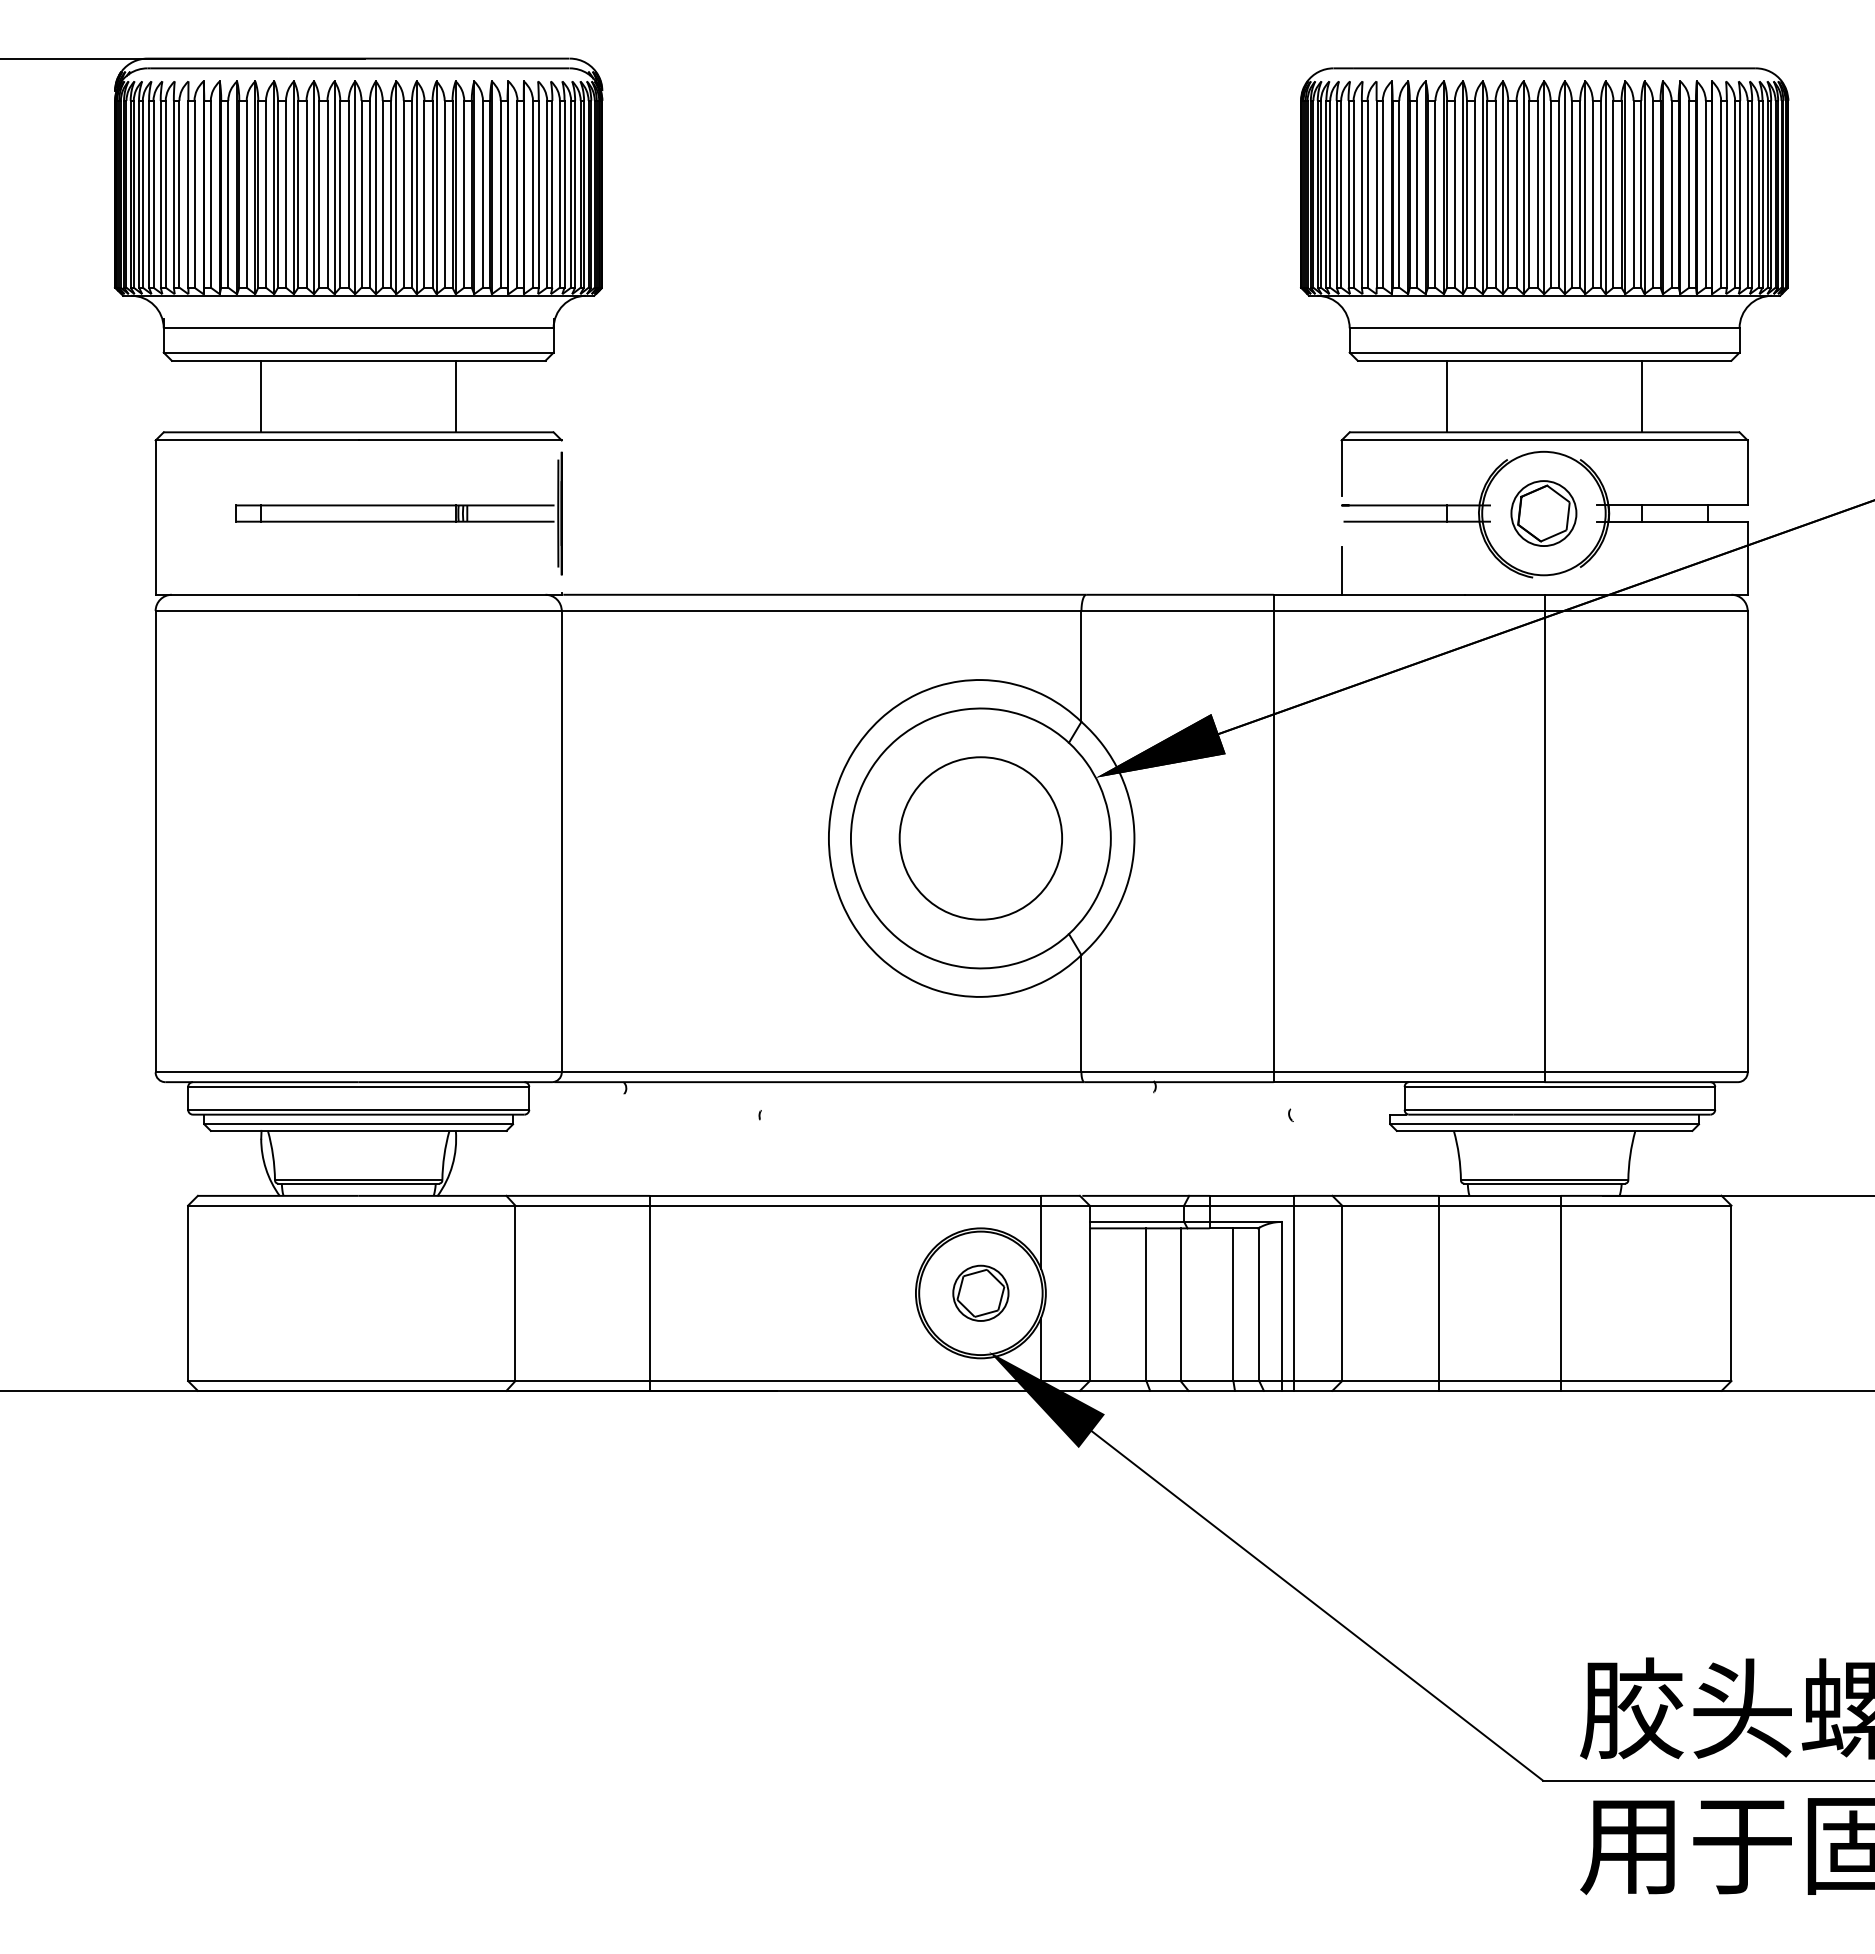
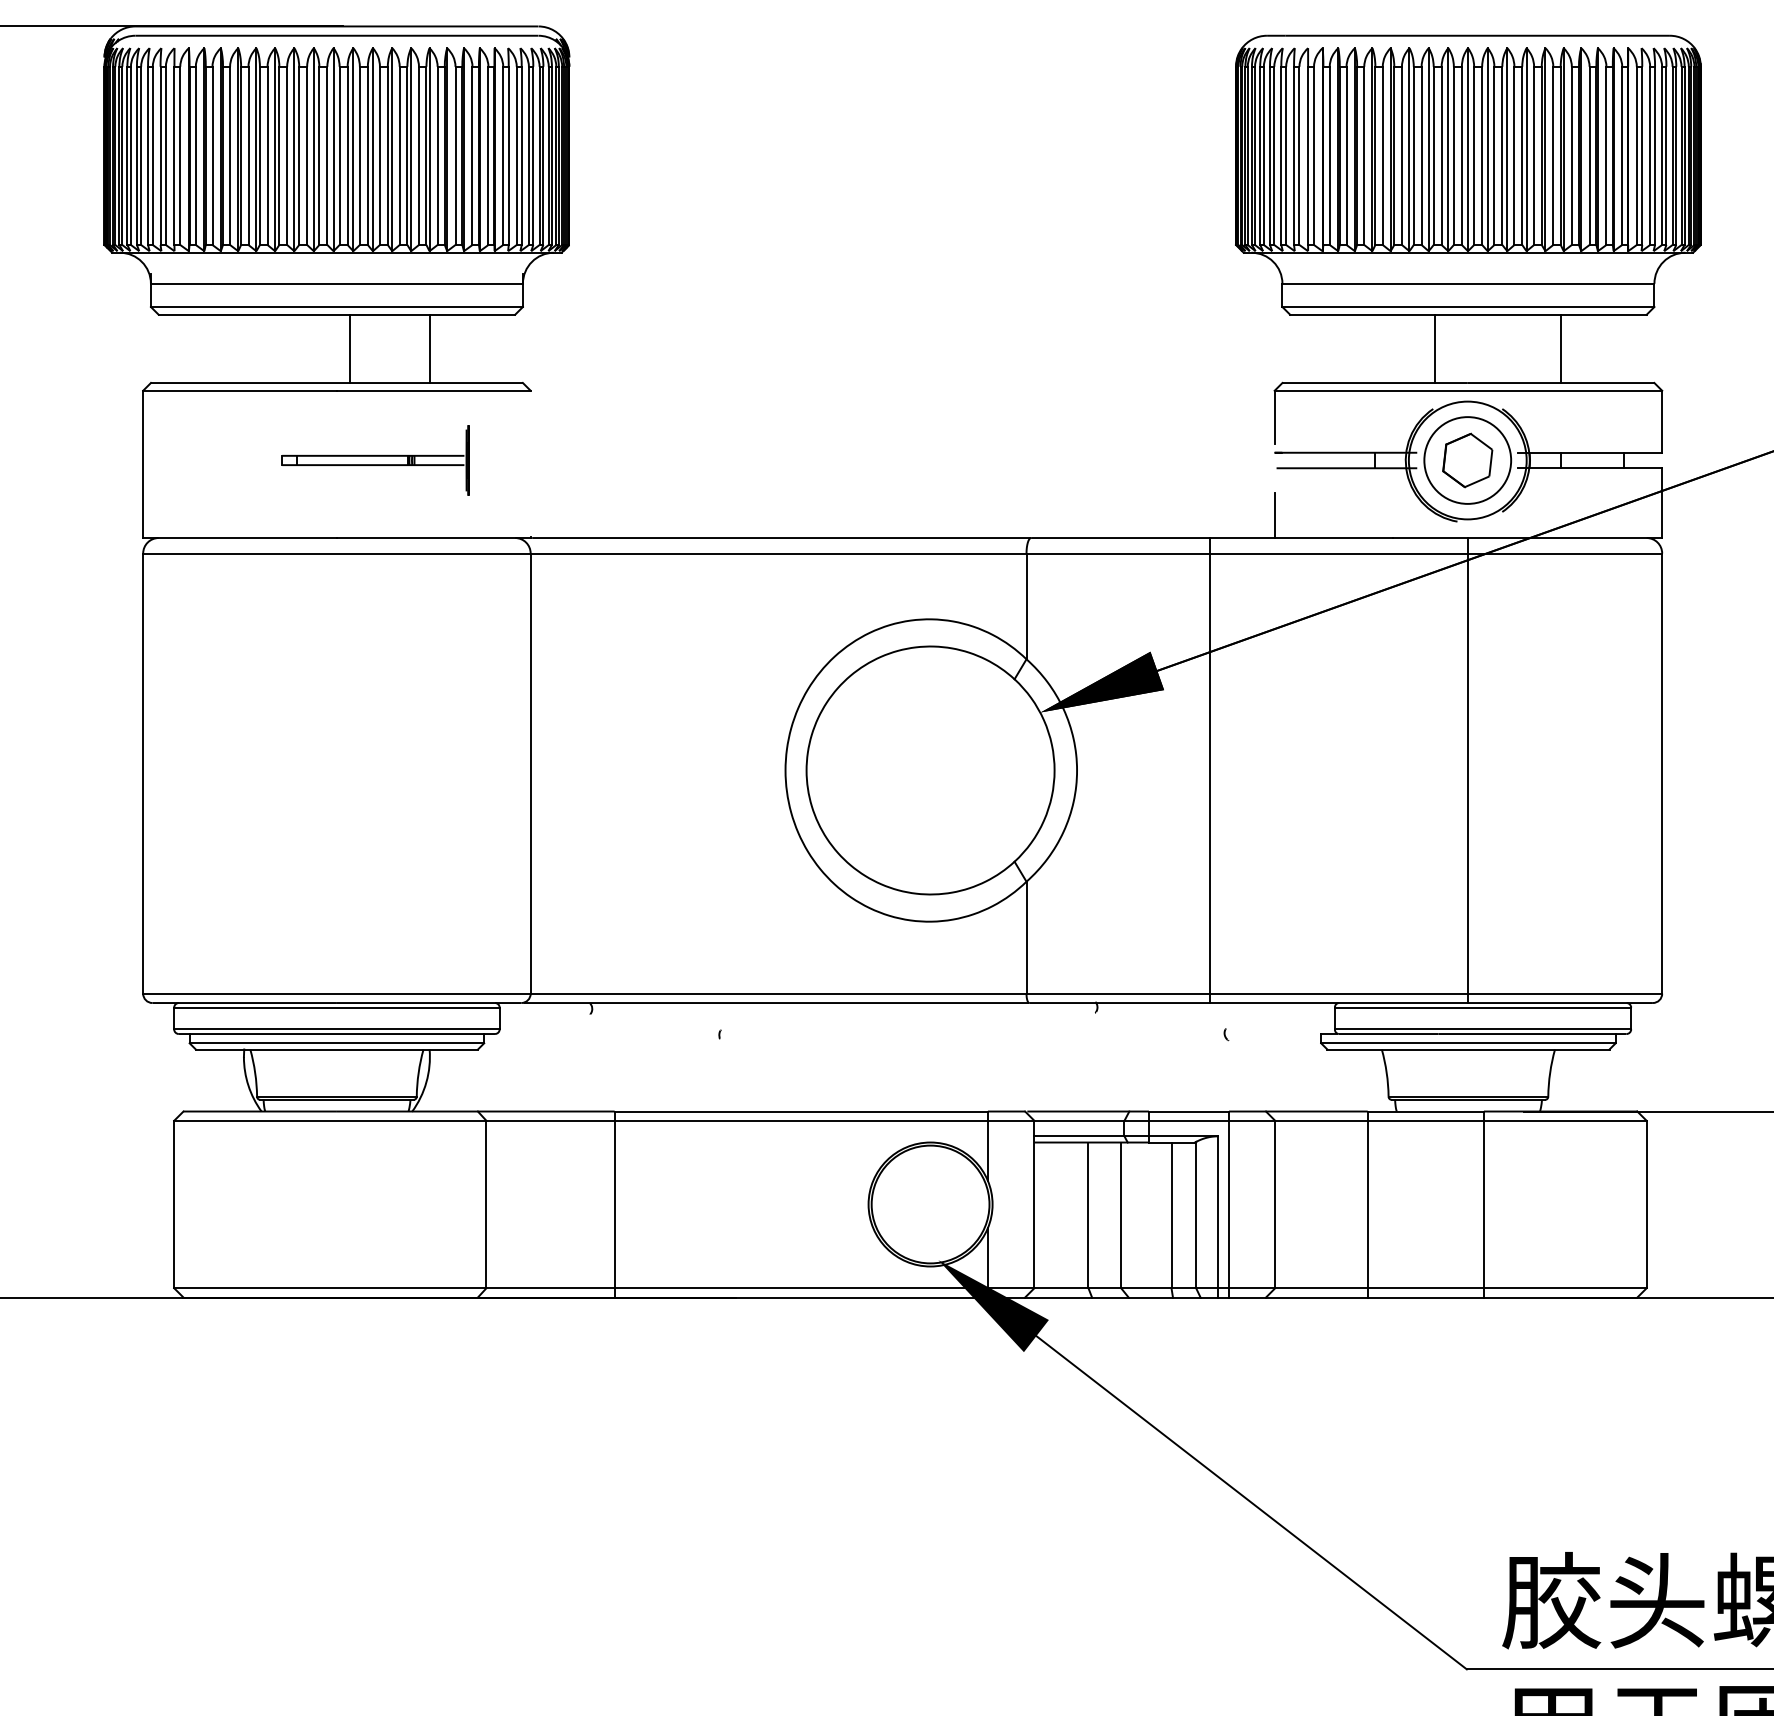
line: (261, 396) -> (350, 348), moved
line: (1447, 396) -> (1434, 348), moved
part: (398, 513) -> (374, 460), size x0.6
circle: (1543, 513) -> (1467, 460), size x1.4
circle: (980, 838) -> (930, 770), removed
part: (980, 1292) -> (930, 1203), removed

